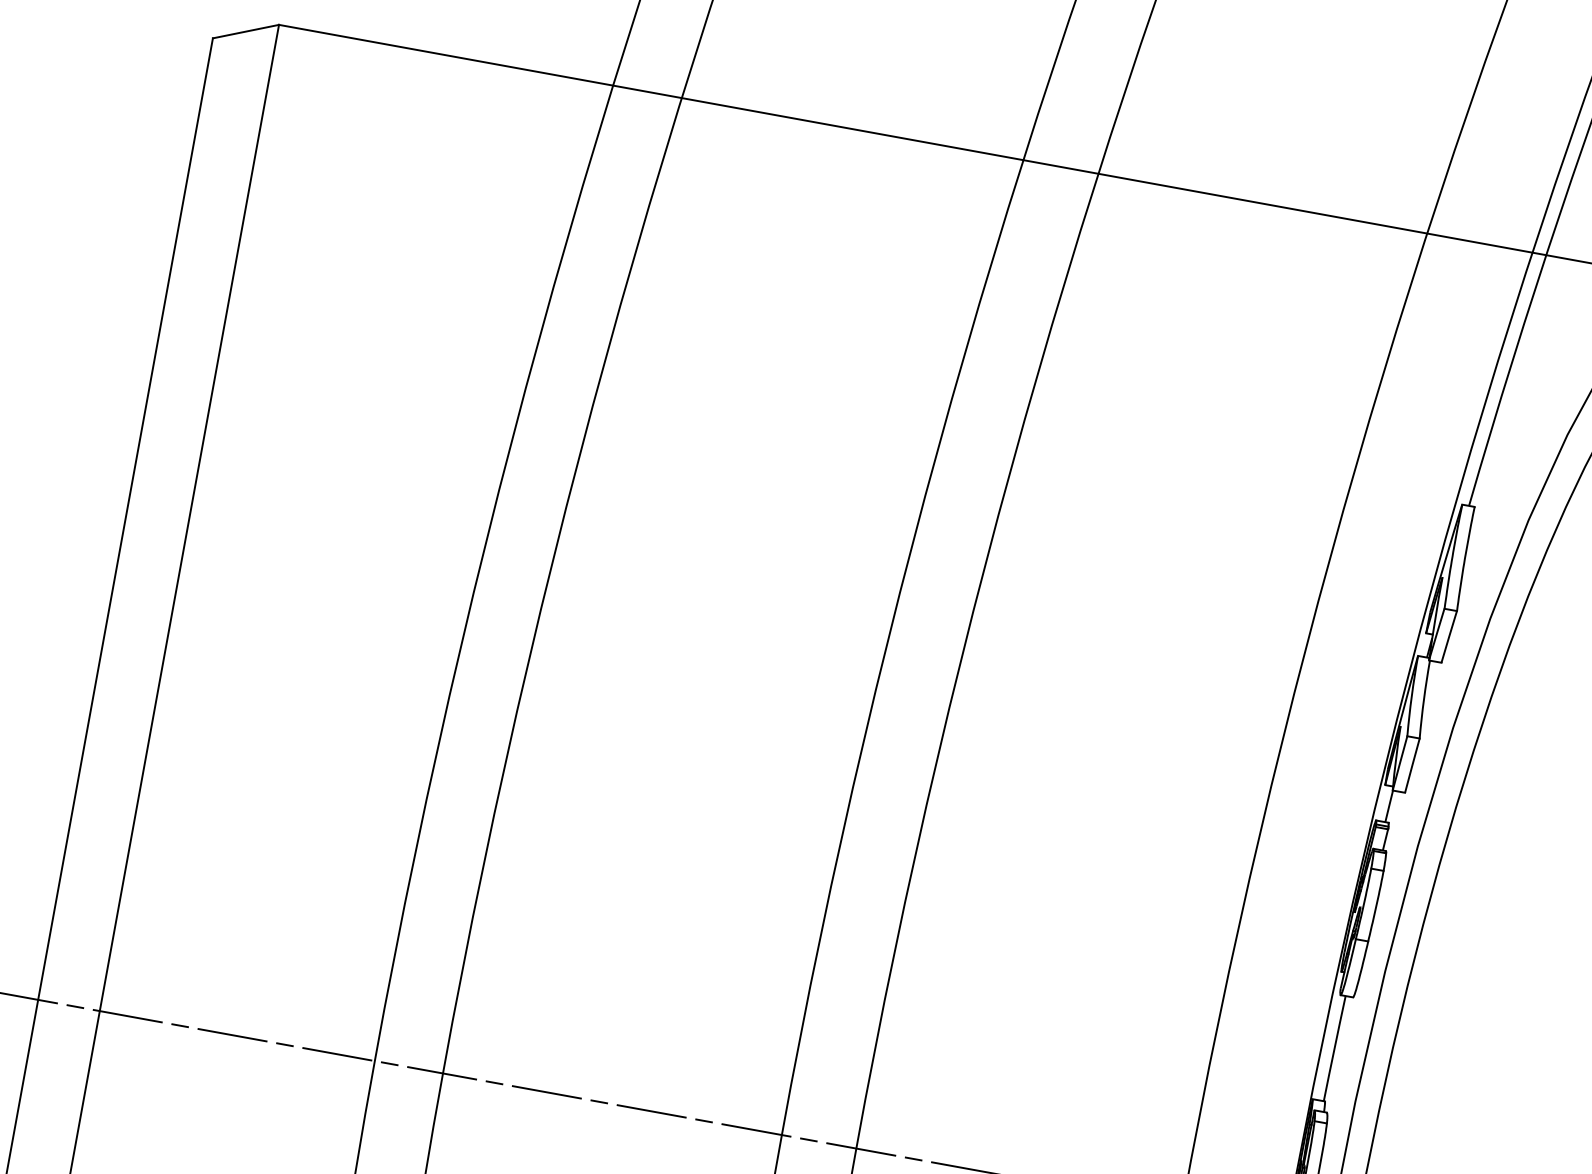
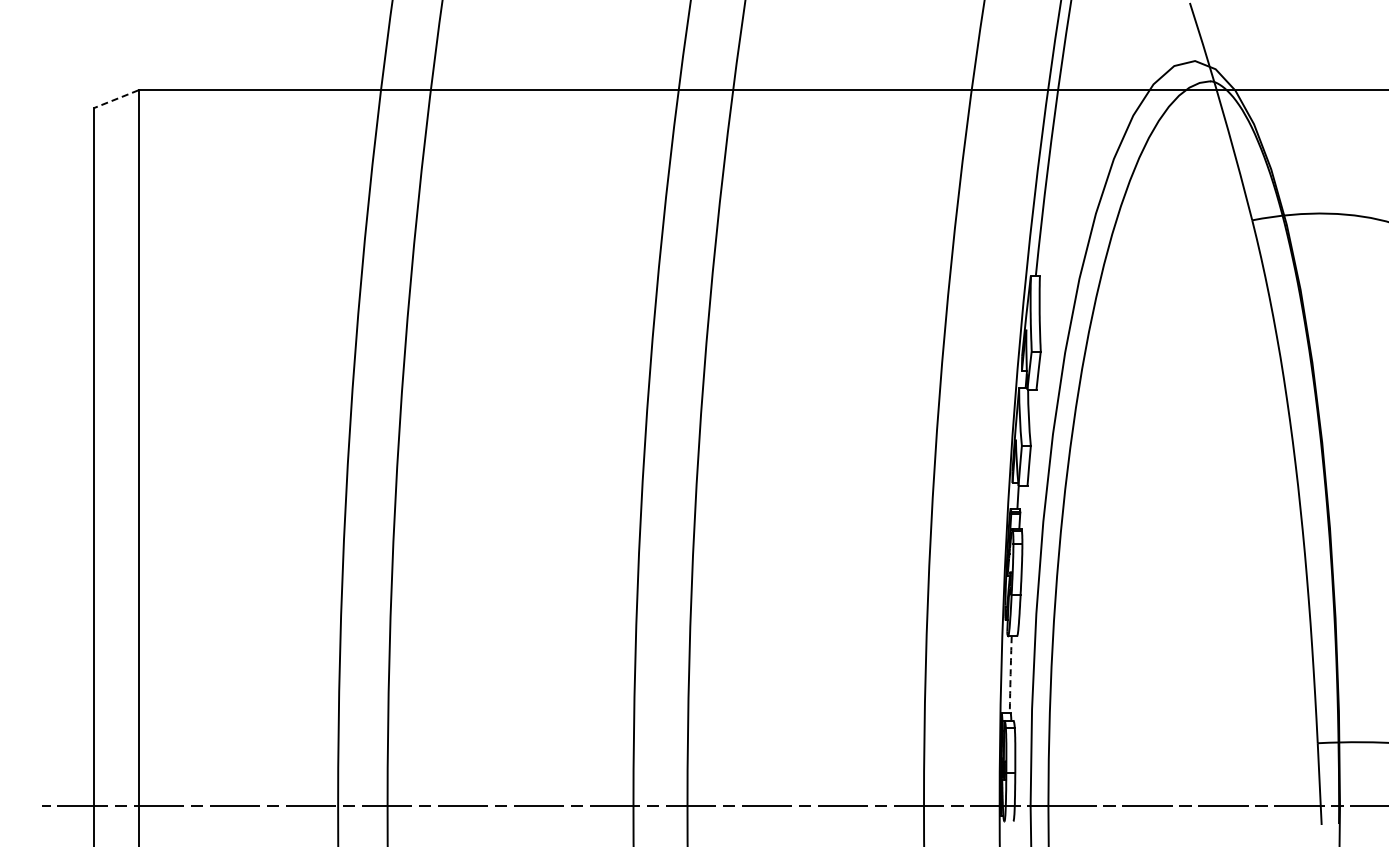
line: (244, 31) -> (115, 99), solid -> dashed
arc: (1334, 1048) -> (1010, 674), solid -> dashed

